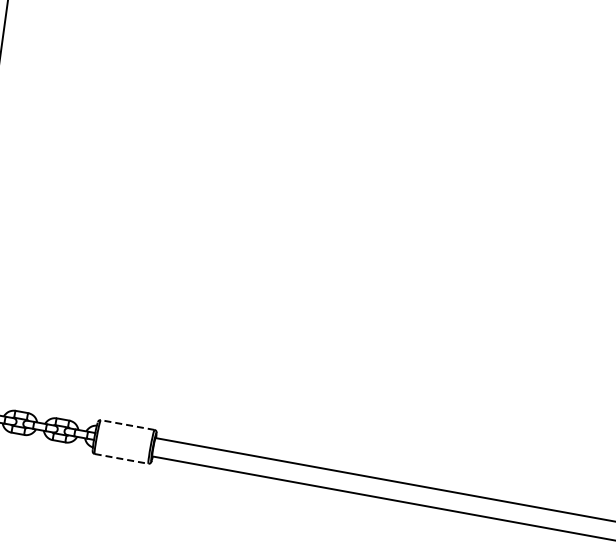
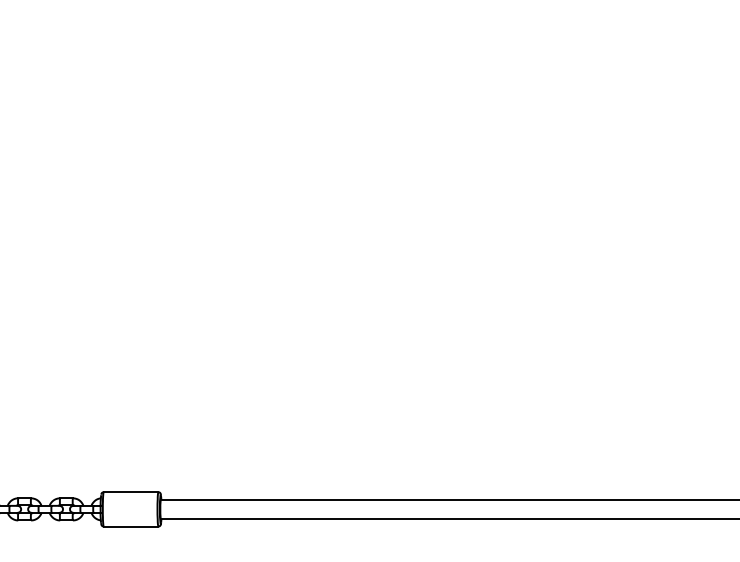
line: (127, 425) -> (130, 492), dashed -> solid
line: (122, 458) -> (131, 526), dashed -> solid

